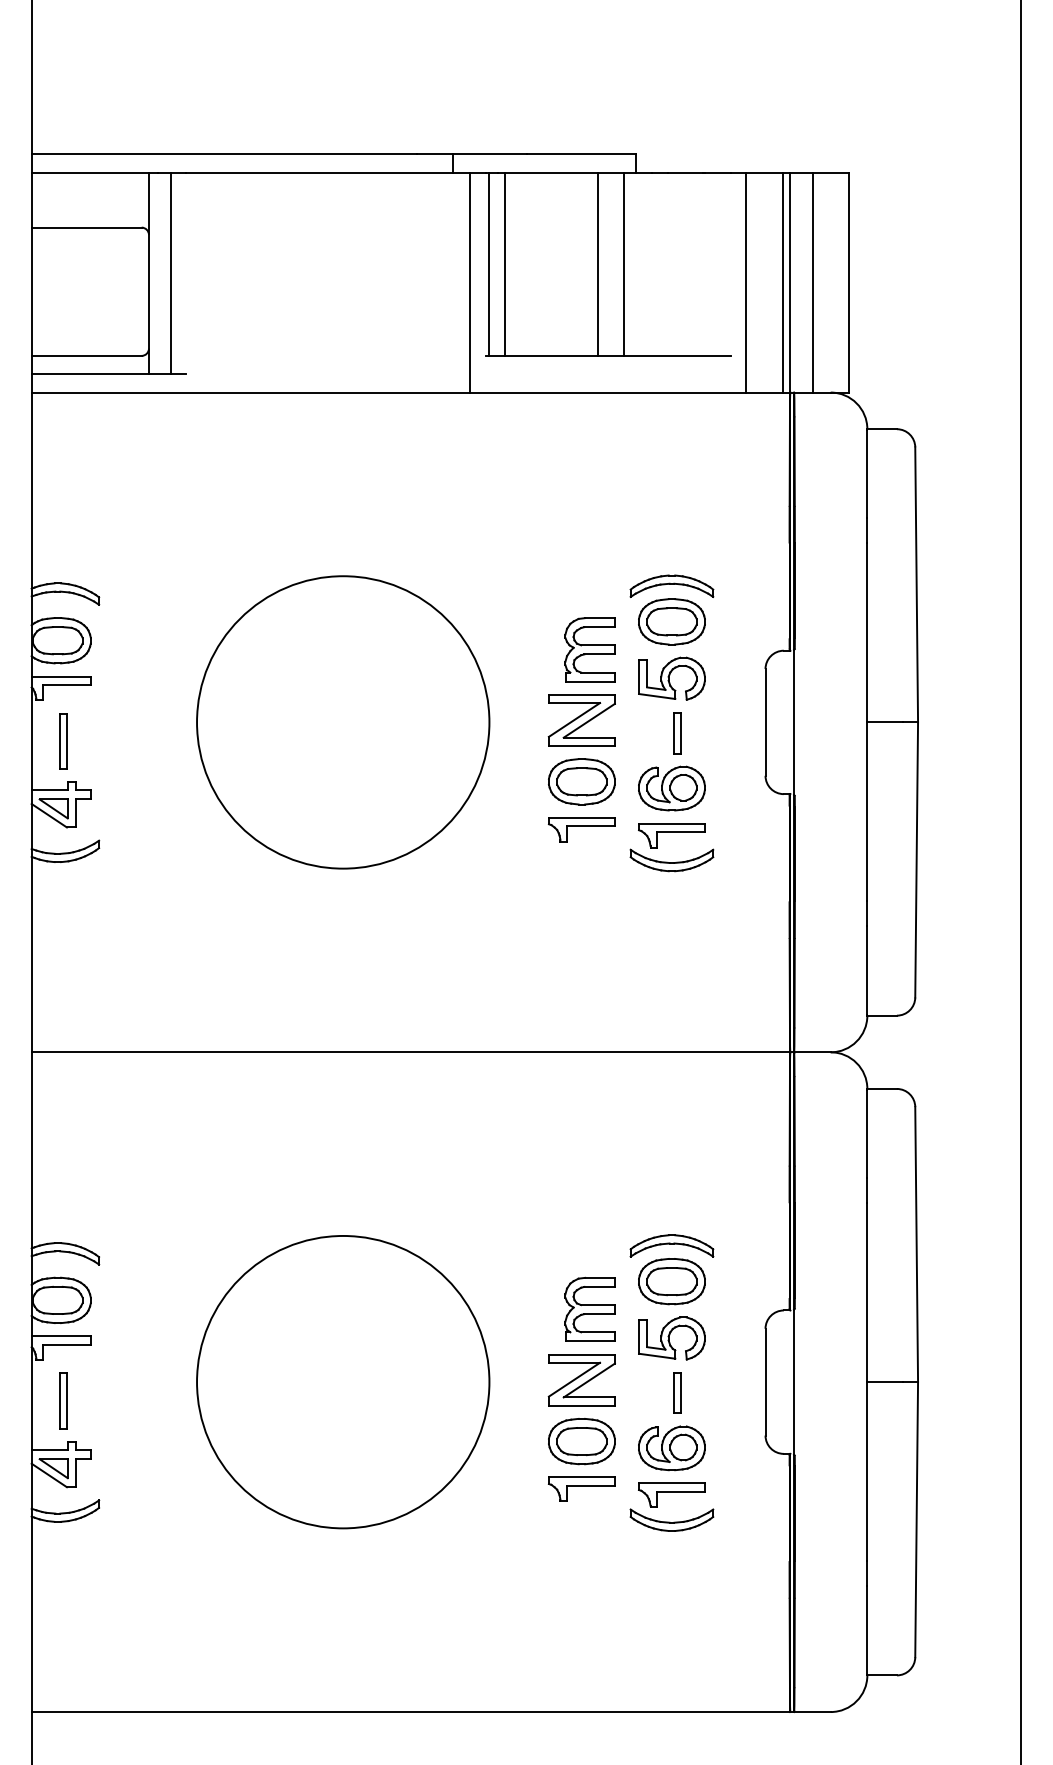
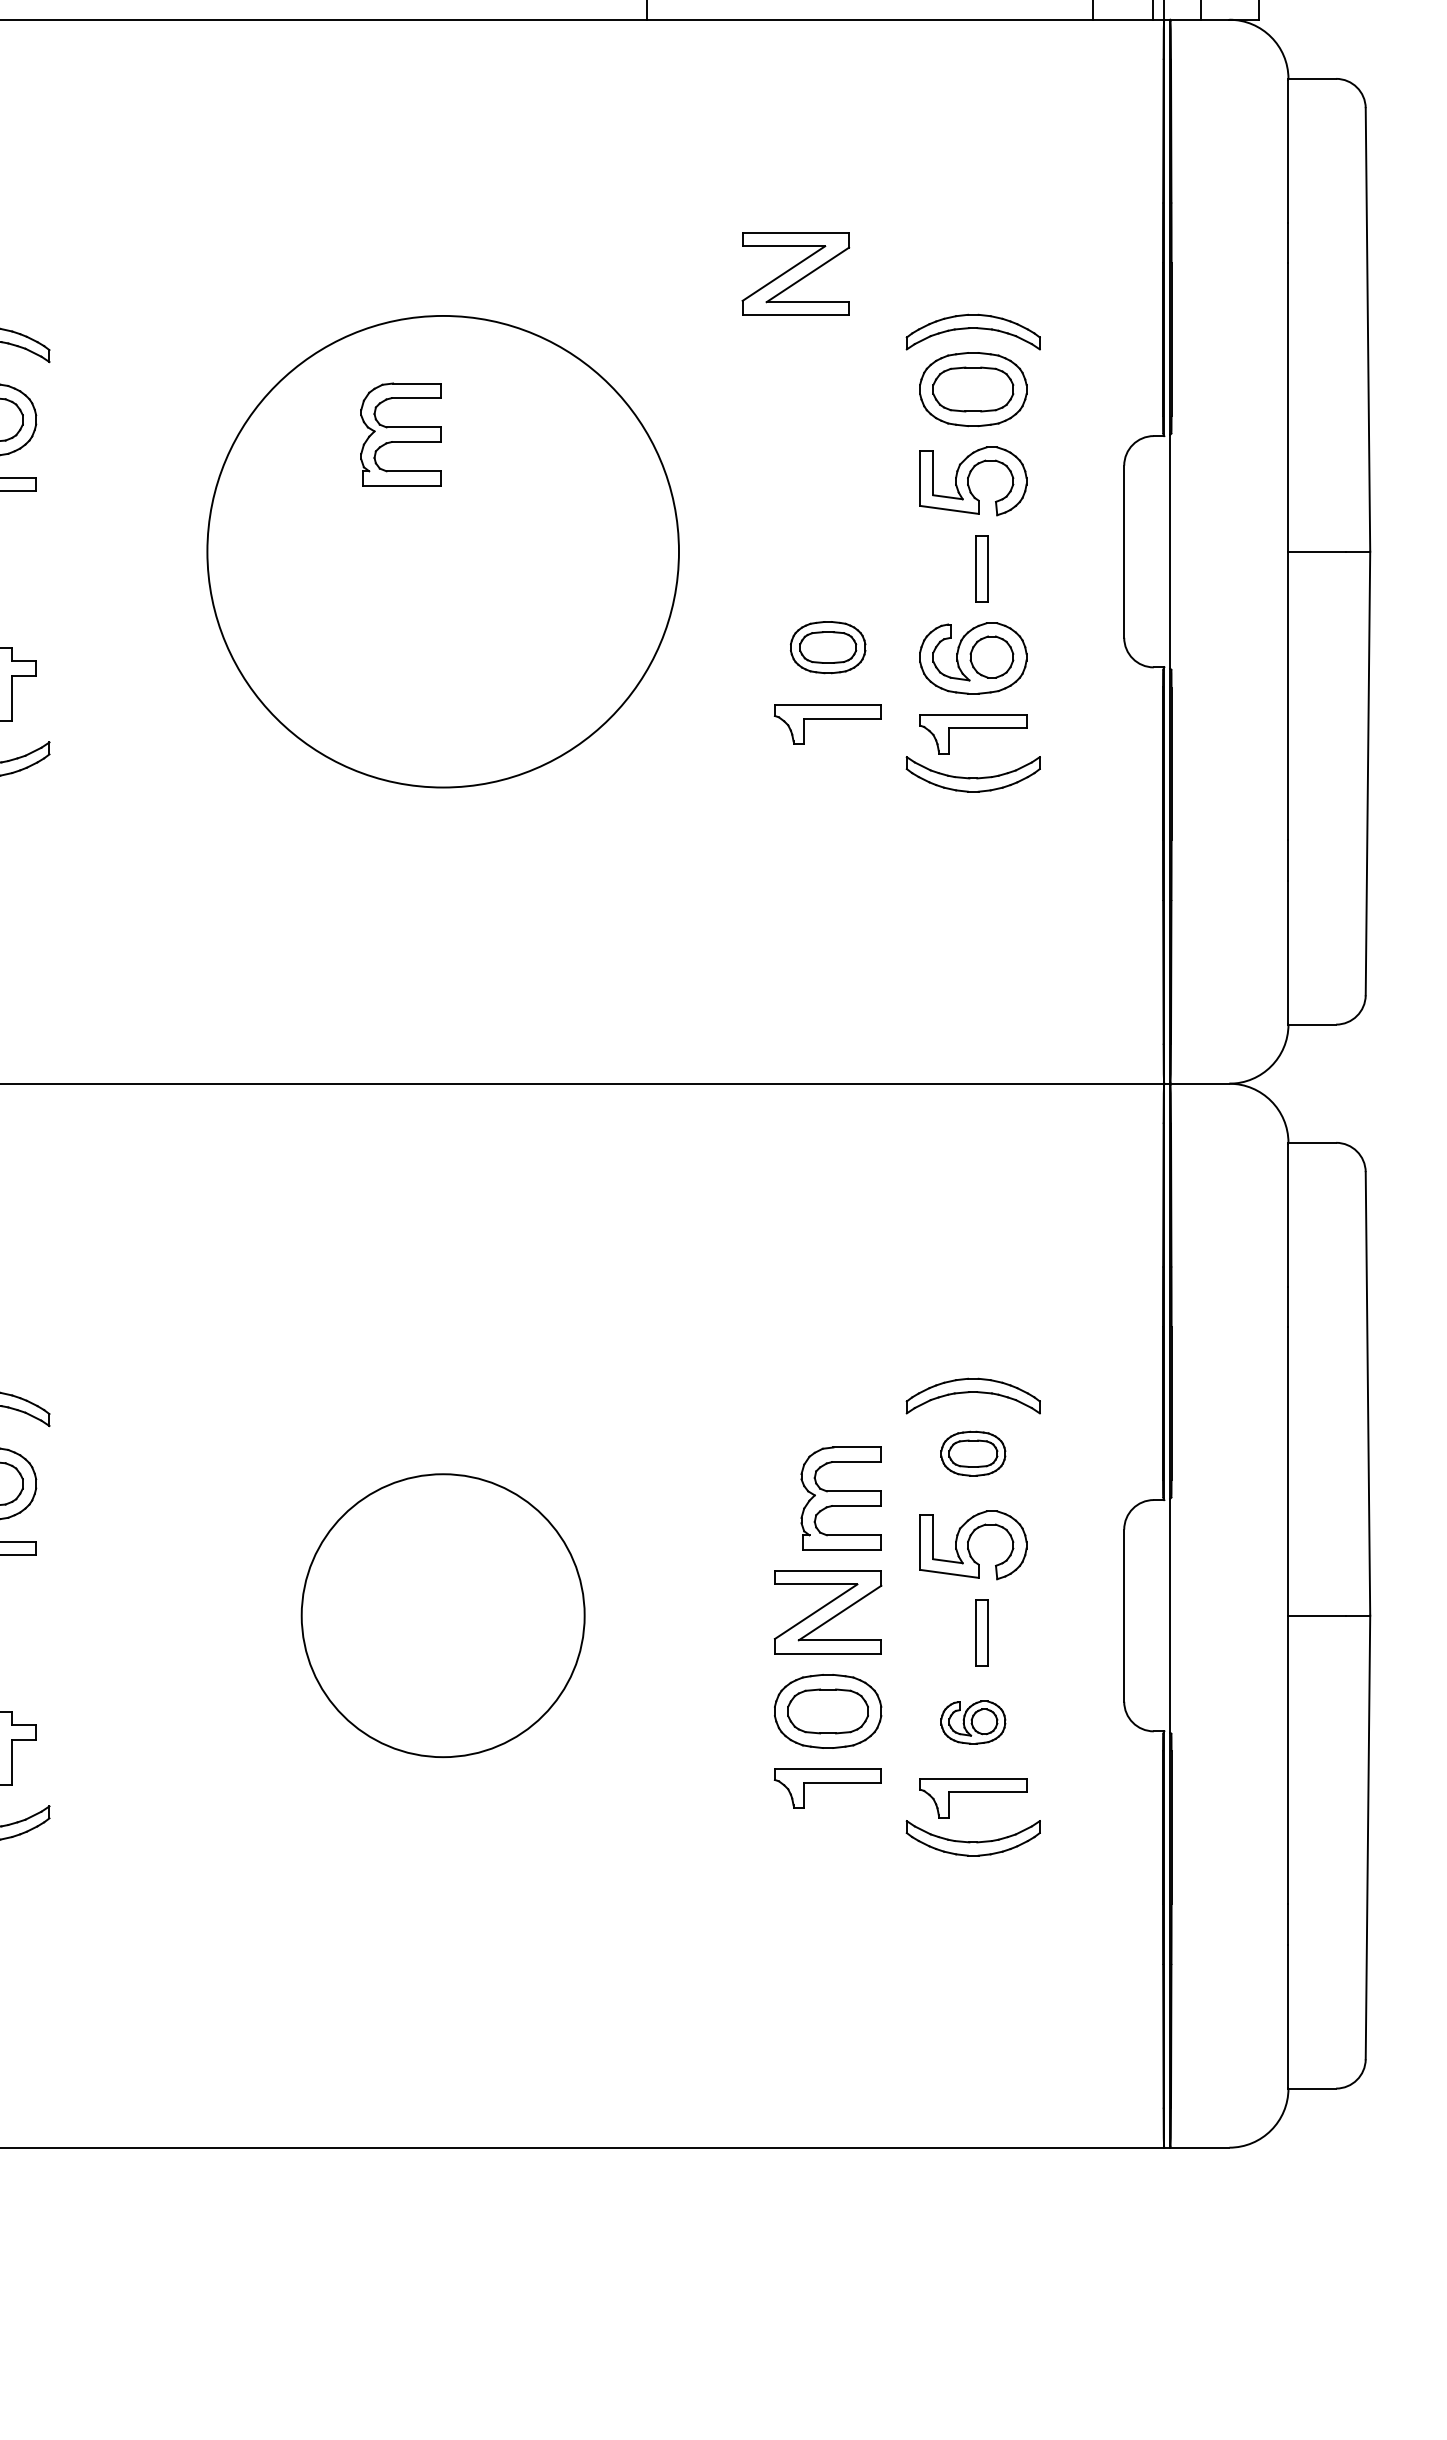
part: (589, 649) -> (400, 434), moved
part: (581, 720) -> (795, 274), moved
part: (581, 781) -> (827, 646), size x0.7
part: (671, 1281) -> (972, 1453), size x0.6
circle: (343, 1381) -> (443, 1614), size x0.6
part: (671, 1448) -> (972, 1722), size x0.6

